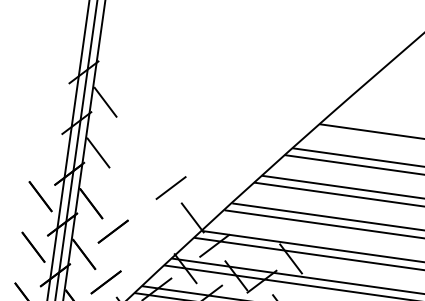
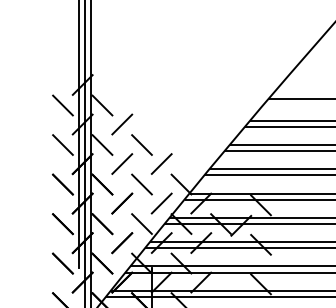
line: (54, 95) -> (62, 105), added
line: (127, 130) -> (122, 124), added
line: (47, 145) -> (62, 144), added
line: (148, 159) -> (141, 144), added
line: (120, 180) -> (122, 163), added
line: (141, 210) -> (141, 184), added
line: (163, 238) -> (161, 203), added
line: (134, 260) -> (141, 223), added

